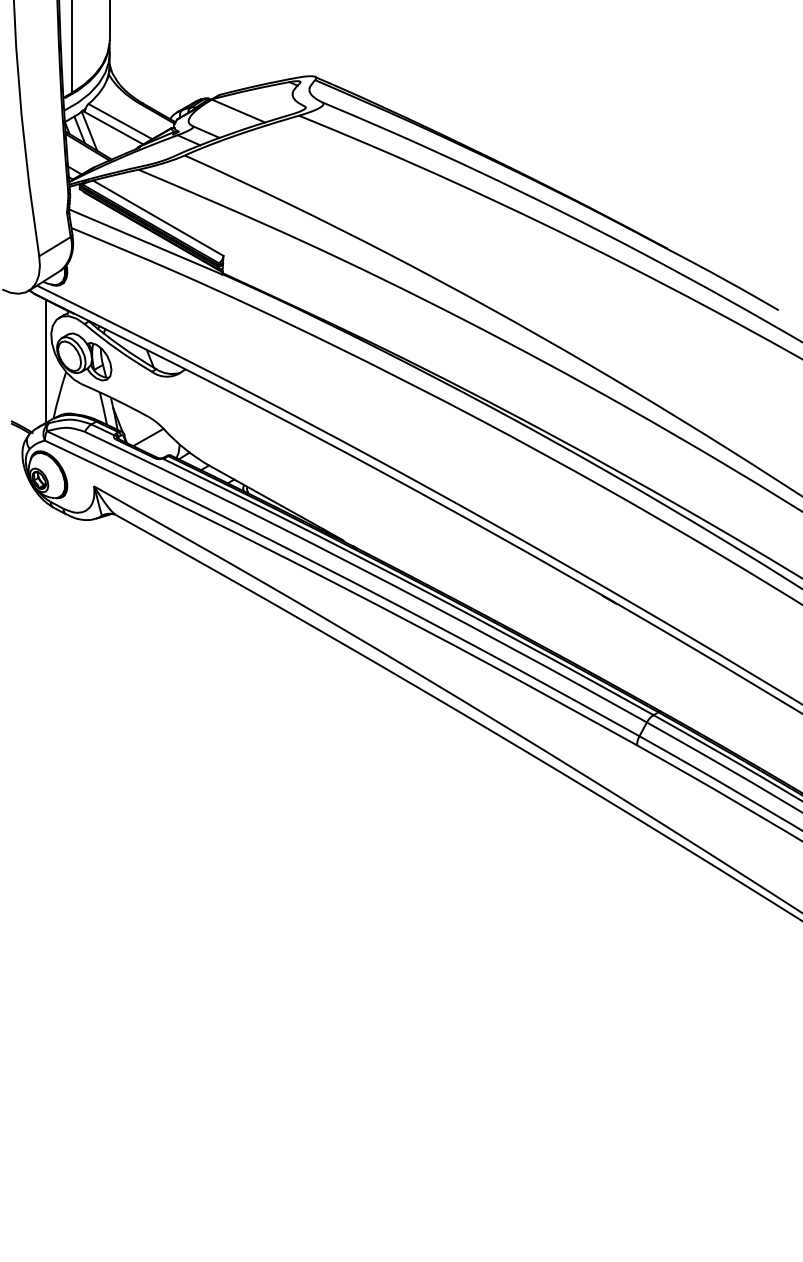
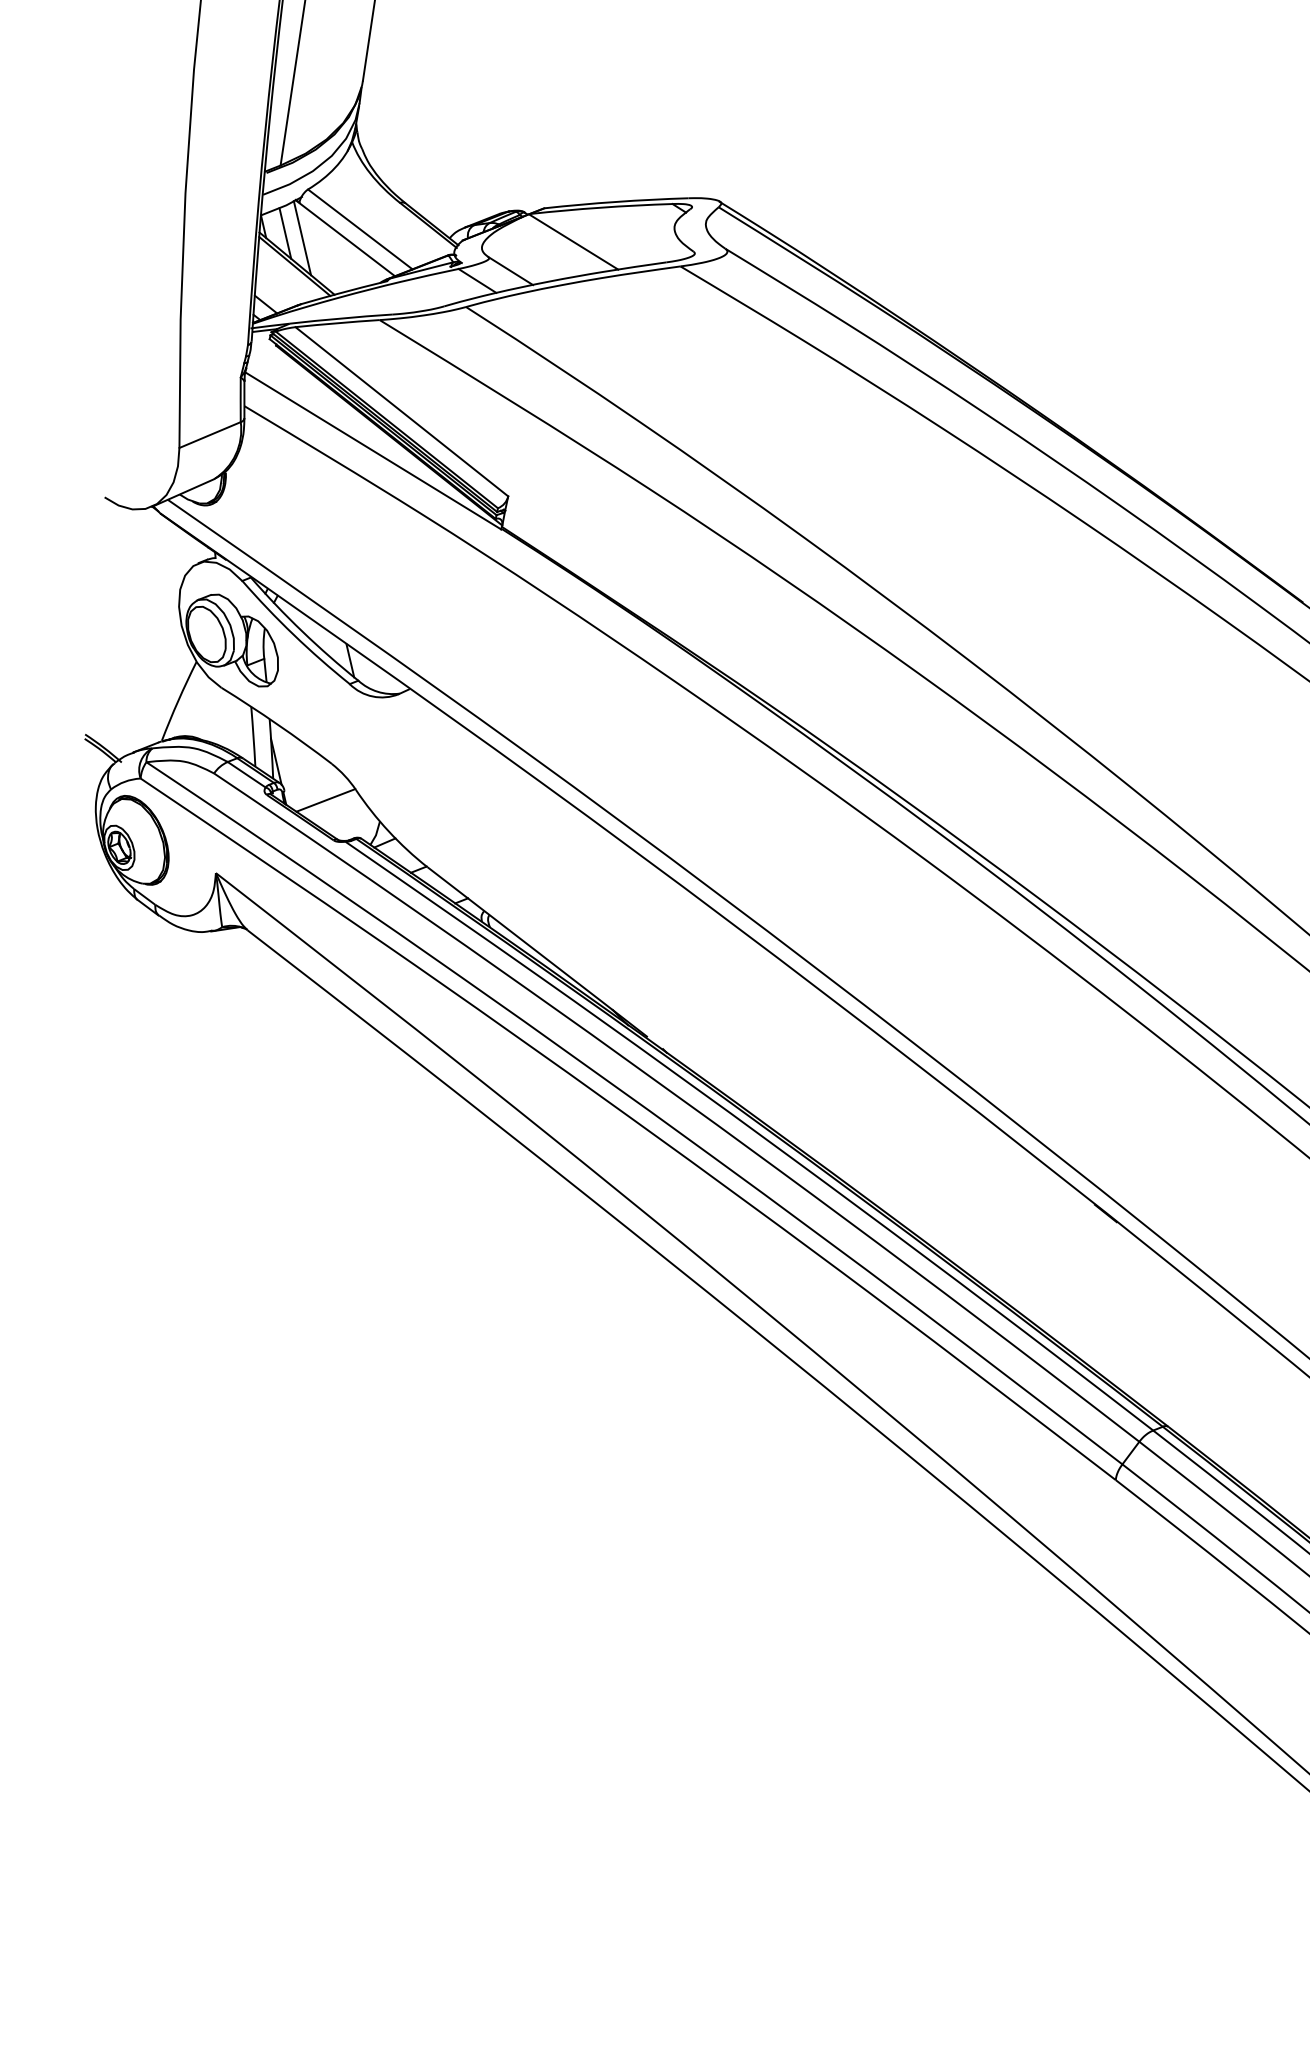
line: (45, 361) -> (162, 637), removed

